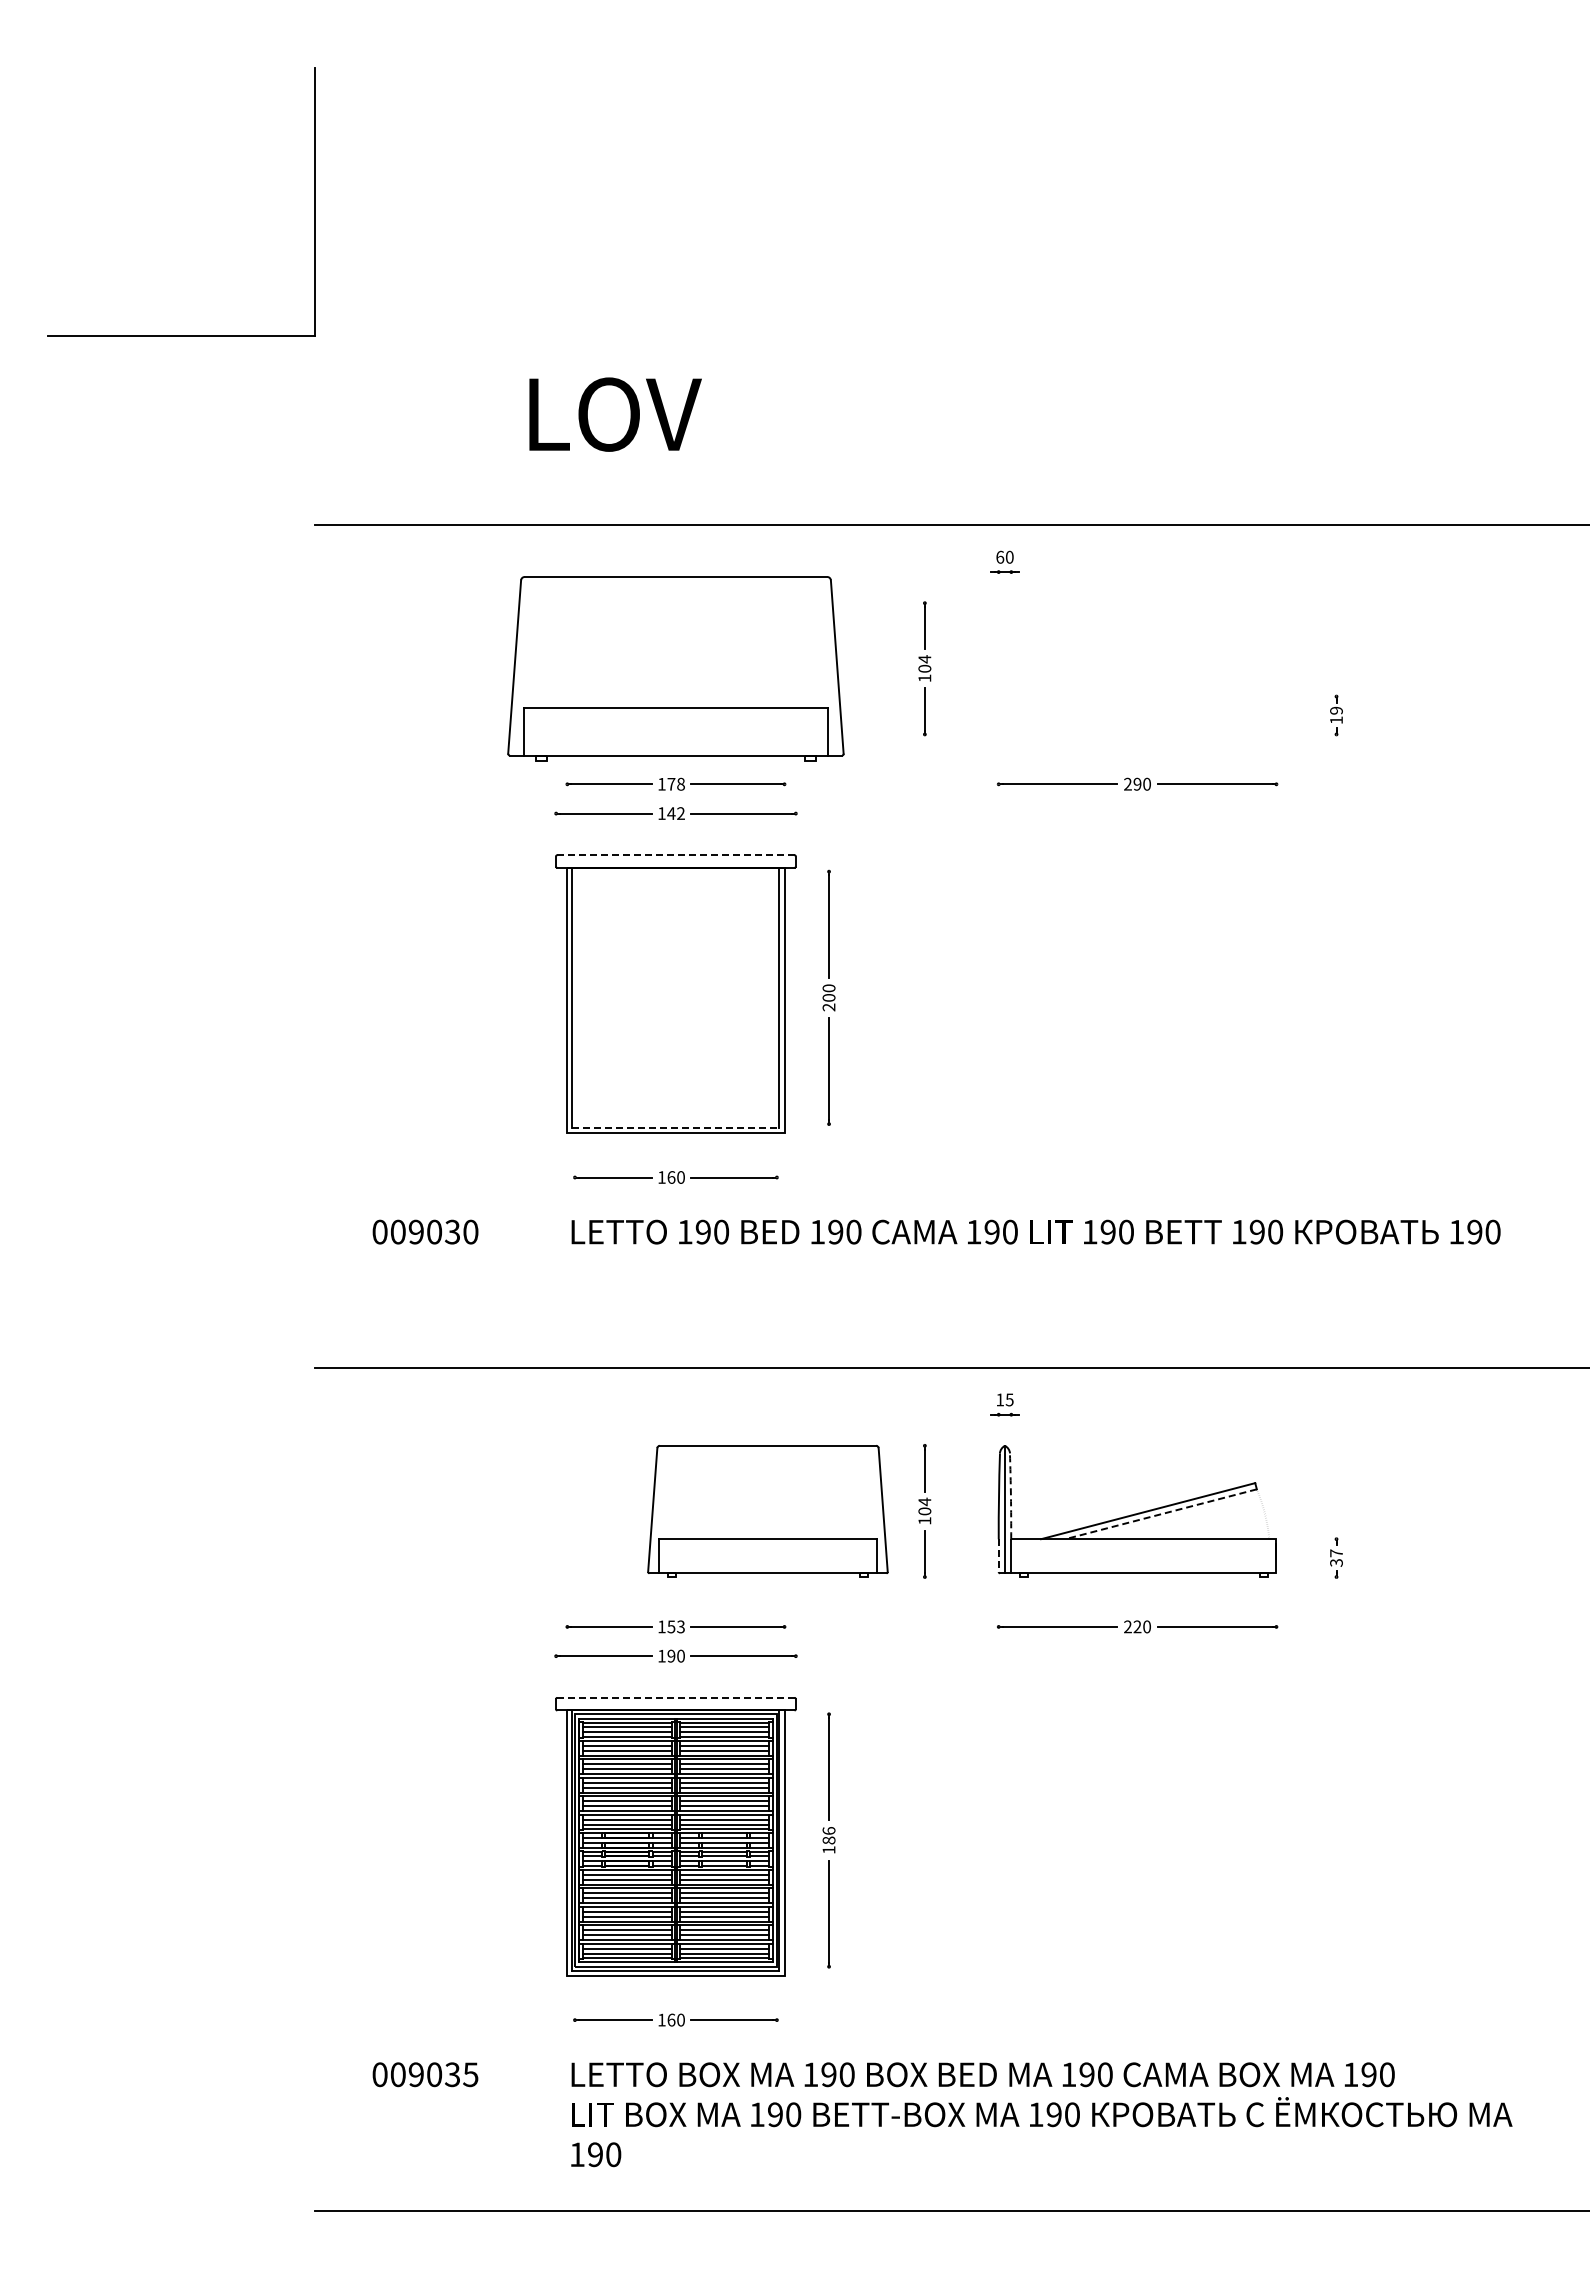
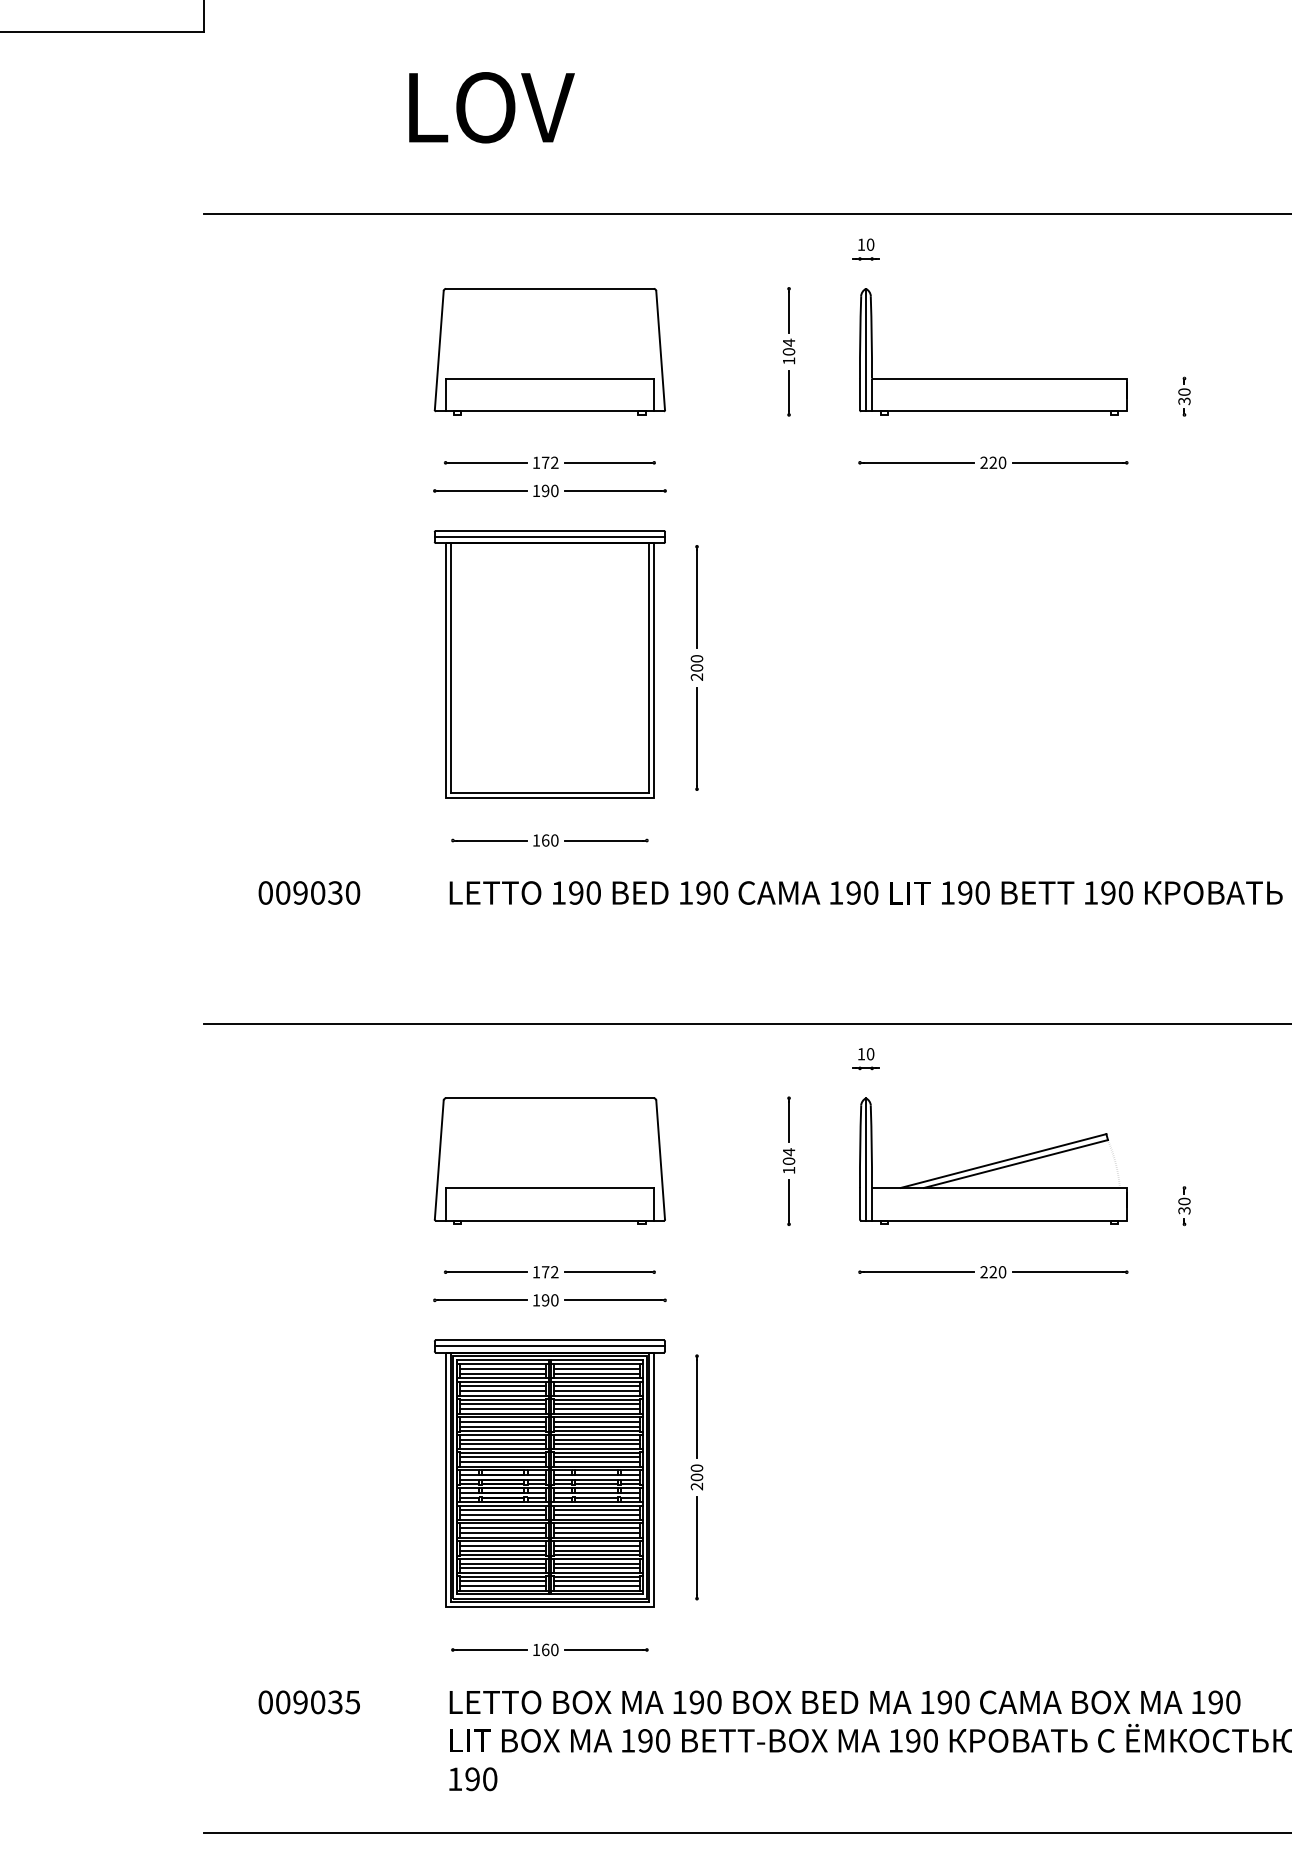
text: (1000, 556) -> (861, 243), 60 -> 10
part: (675, 668) -> (549, 351), size x0.71
part: (1136, 696) -> (992, 378), added
text: (1336, 715) -> (1184, 396), 19 -> 30
text: (680, 784) -> (554, 463), 178 -> 172
text: (1137, 784) -> (993, 463), 290 -> 220
text: (675, 813) -> (549, 490), 142 -> 190
line: (675, 855) -> (549, 531), dashed -> solid
line: (675, 861) -> (549, 536), added
line: (675, 1127) -> (549, 792), dashed -> solid
text: (1009, 1399) -> (870, 1053), 15 -> 10
arc: (1010, 1496) -> (871, 1146), dashed -> solid
part: (767, 1511) -> (549, 1161), moved
line: (1161, 1514) -> (1016, 1164), dashed -> solid
text: (1336, 1553) -> (1184, 1201), 37 -> 30
line: (998, 1556) -> (859, 1204), dashed -> solid
text: (675, 1626) -> (549, 1271), 153 -> 172
line: (675, 1697) -> (549, 1340), dashed -> solid
line: (675, 1704) -> (549, 1346), added
text: (828, 1840) -> (696, 1477), 186 -> 200

